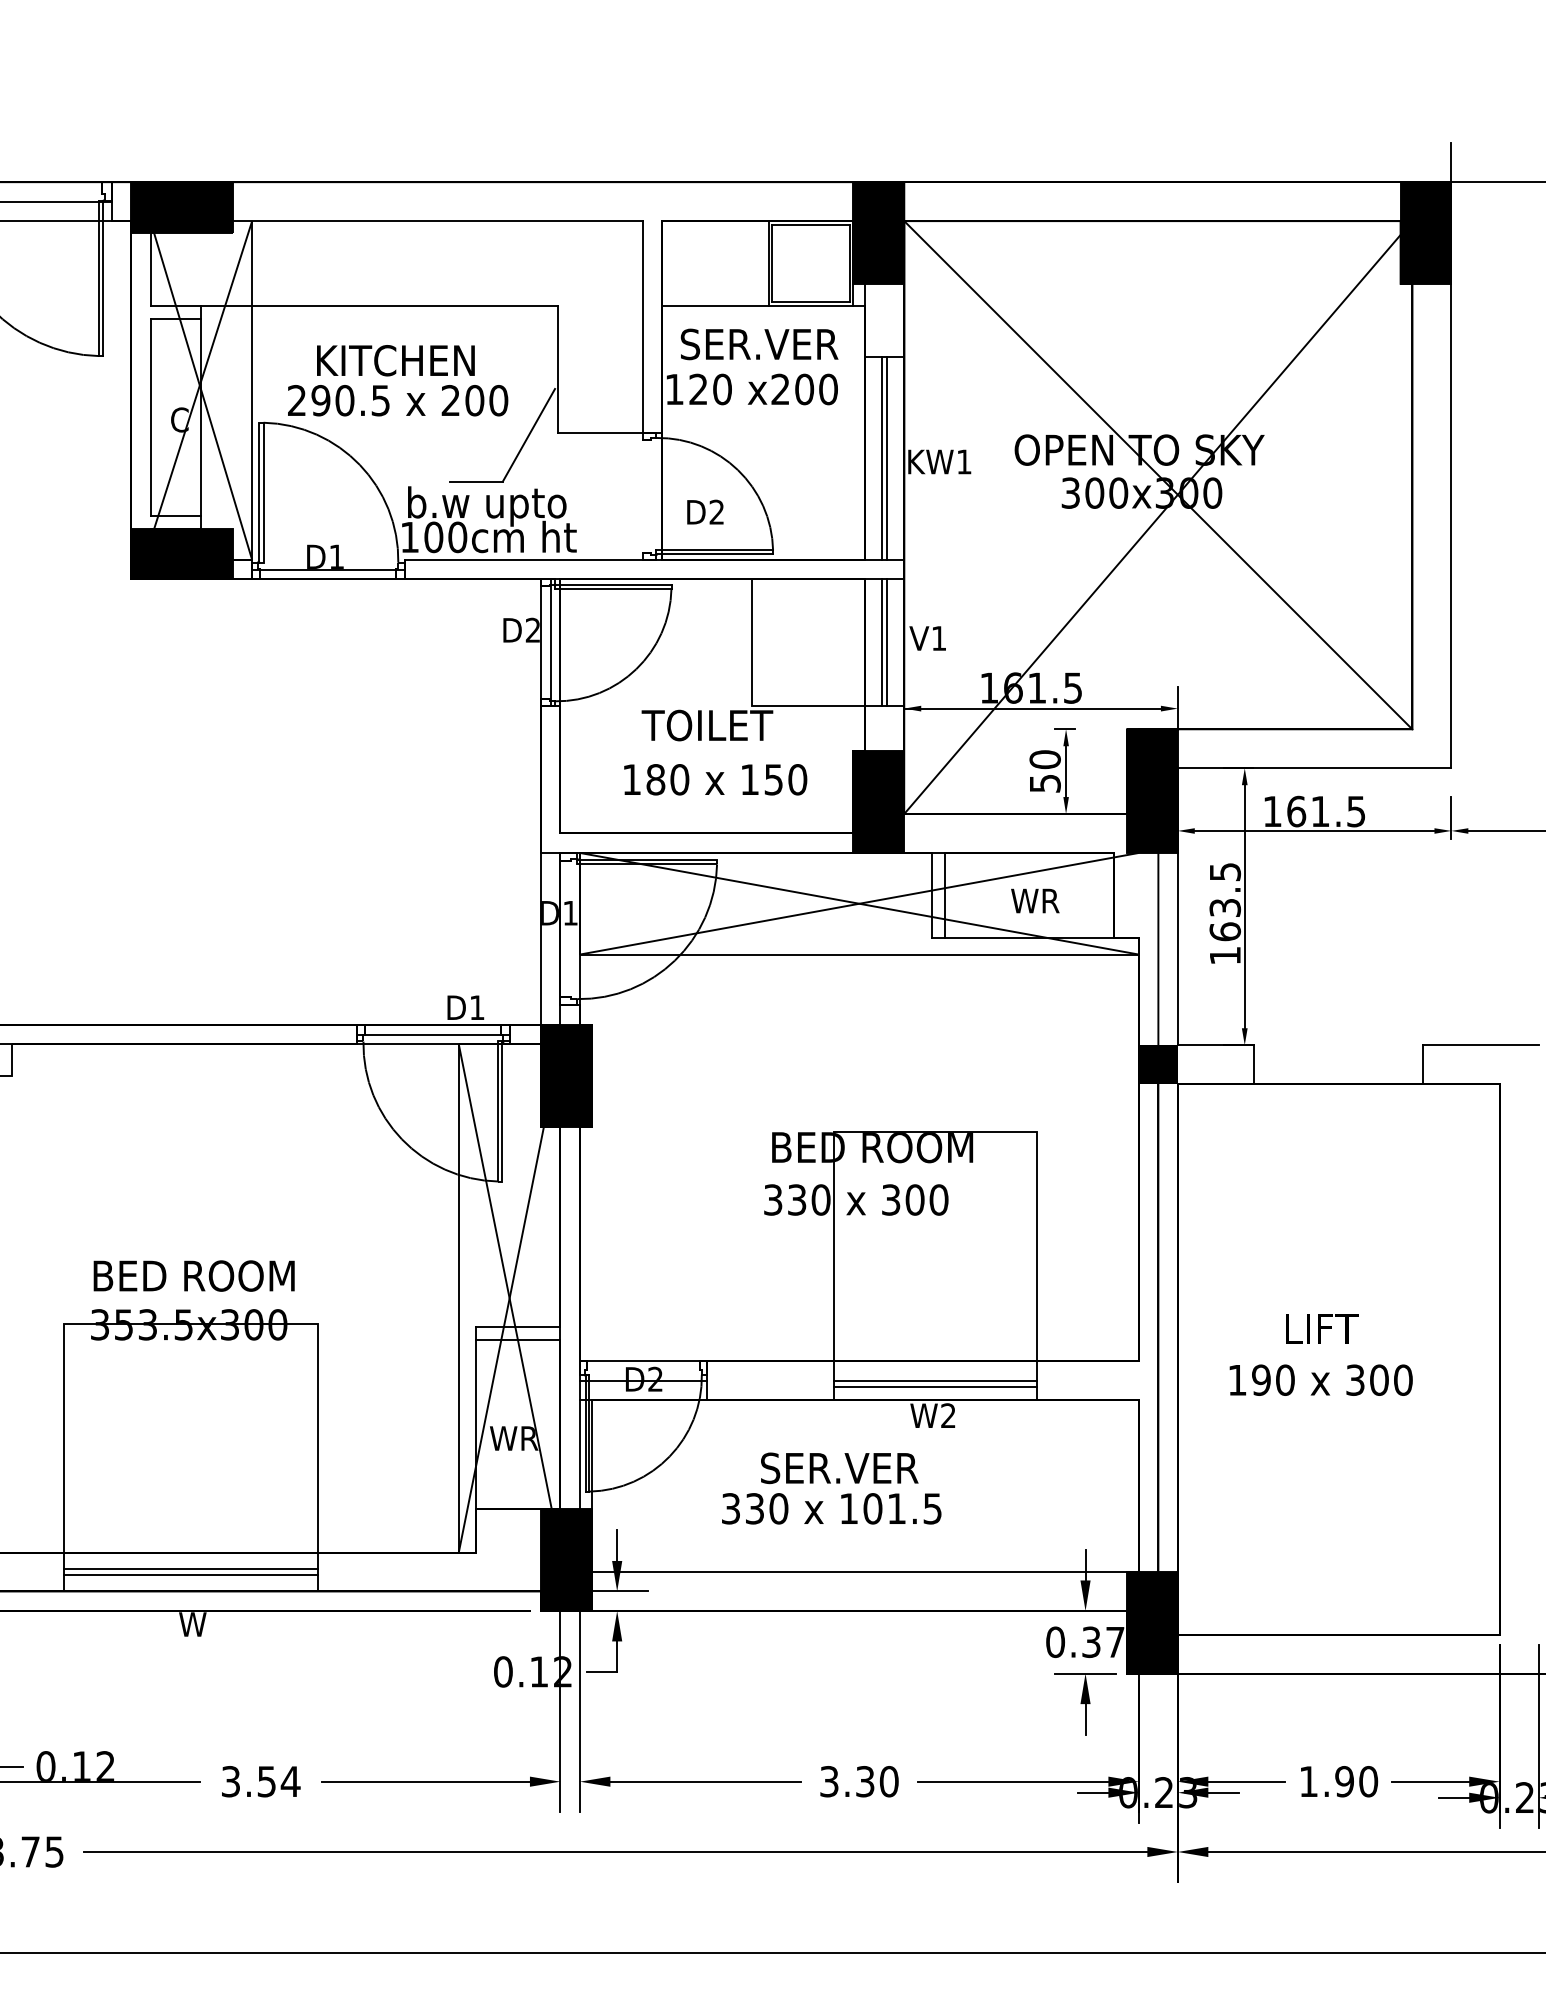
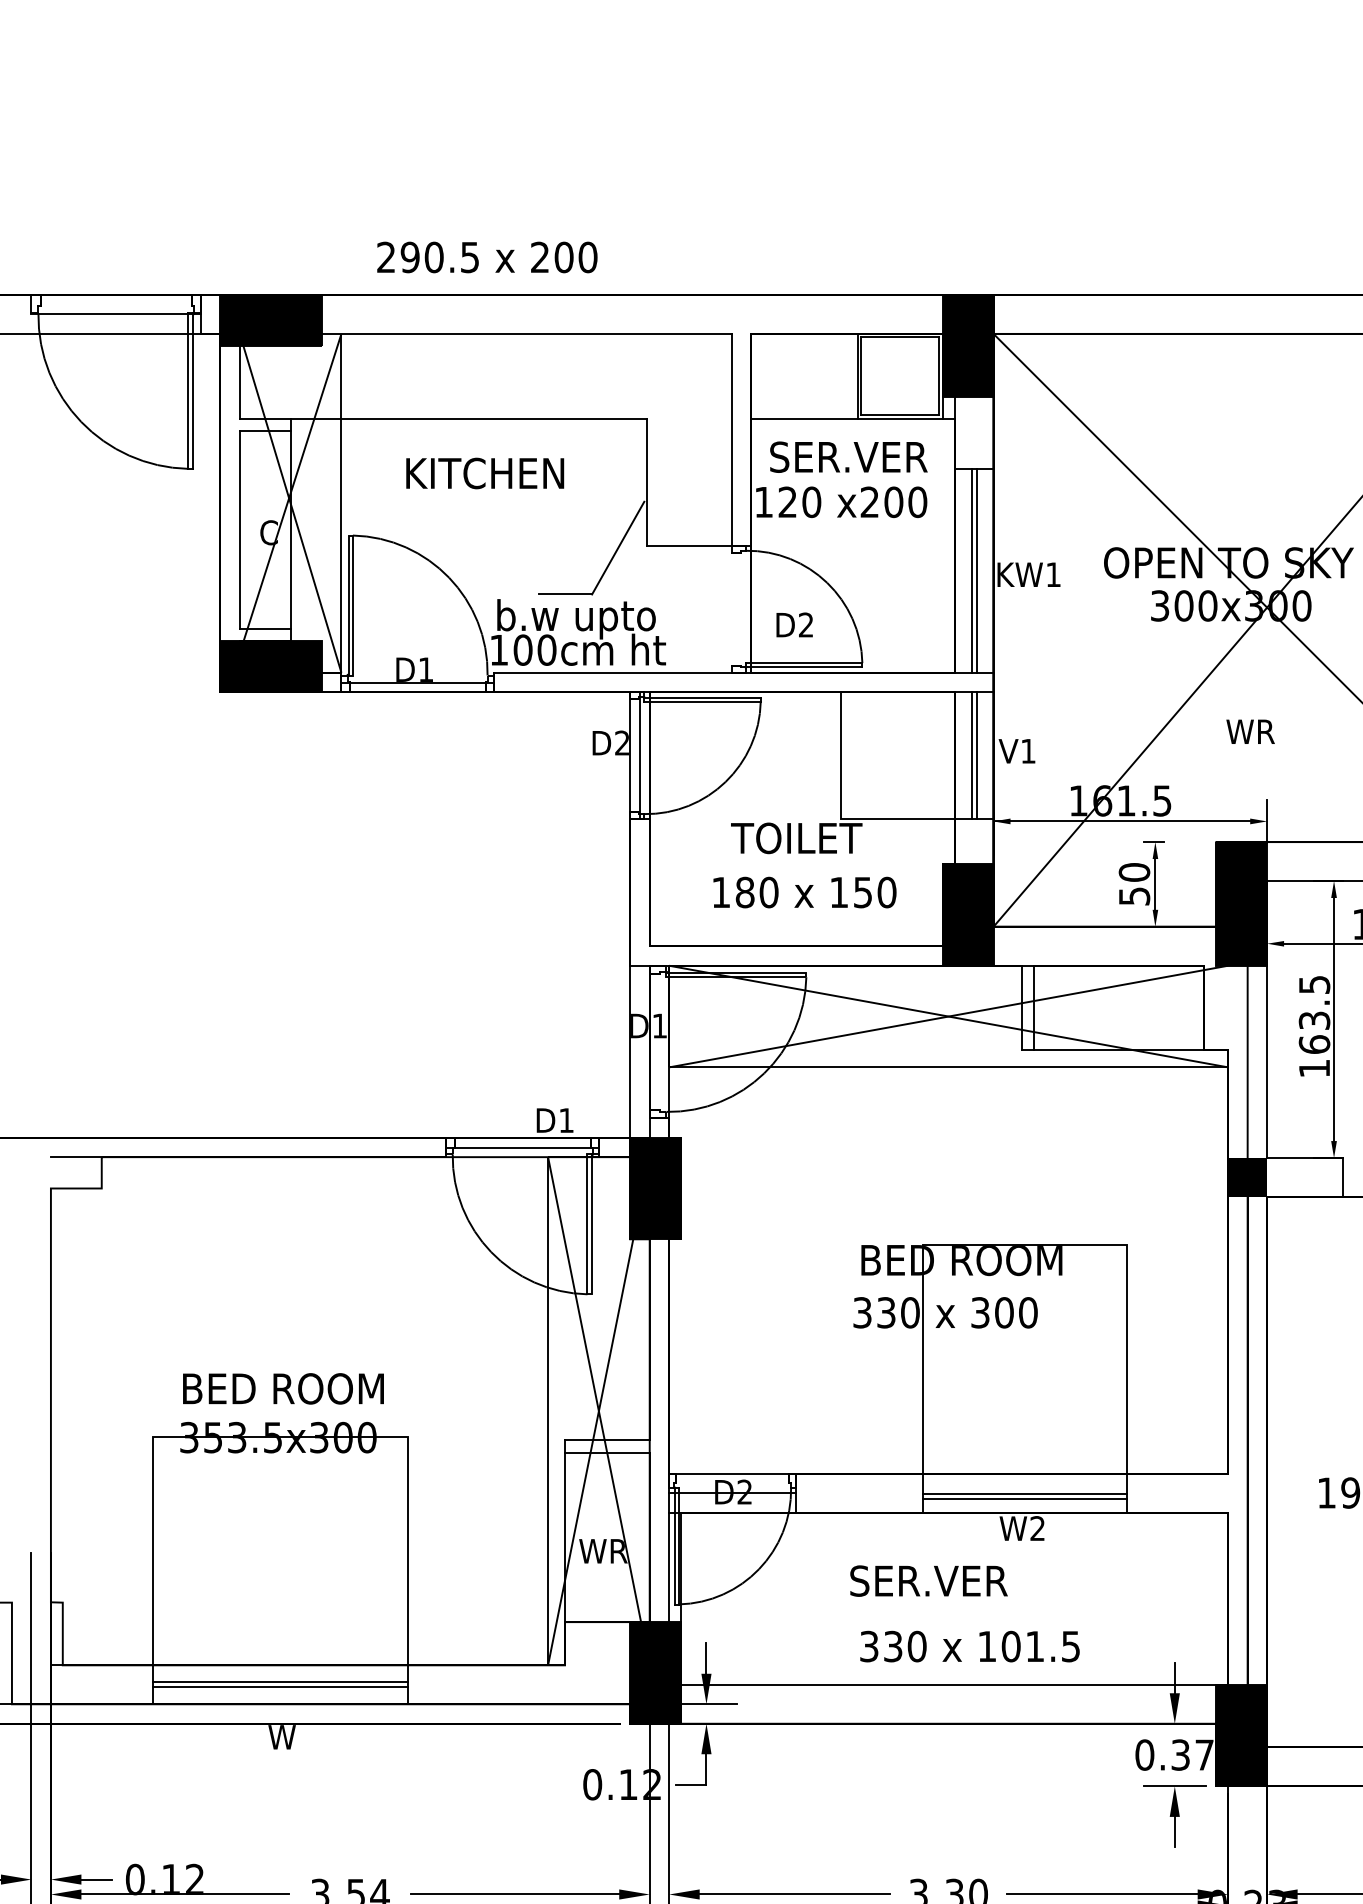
text: (398, 400) -> (487, 257), moved
text: (1035, 900) -> (1250, 731), moved
text: (831, 1508) -> (969, 1646), moved

